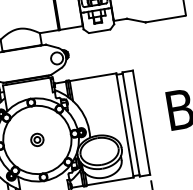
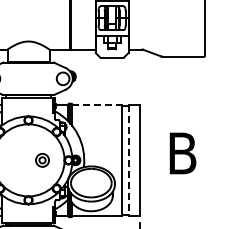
line: (93, 77) -> (97, 104), solid -> dashed
line: (130, 124) -> (128, 160), solid -> dashed
part: (37, 140) -> (42, 160), moved

